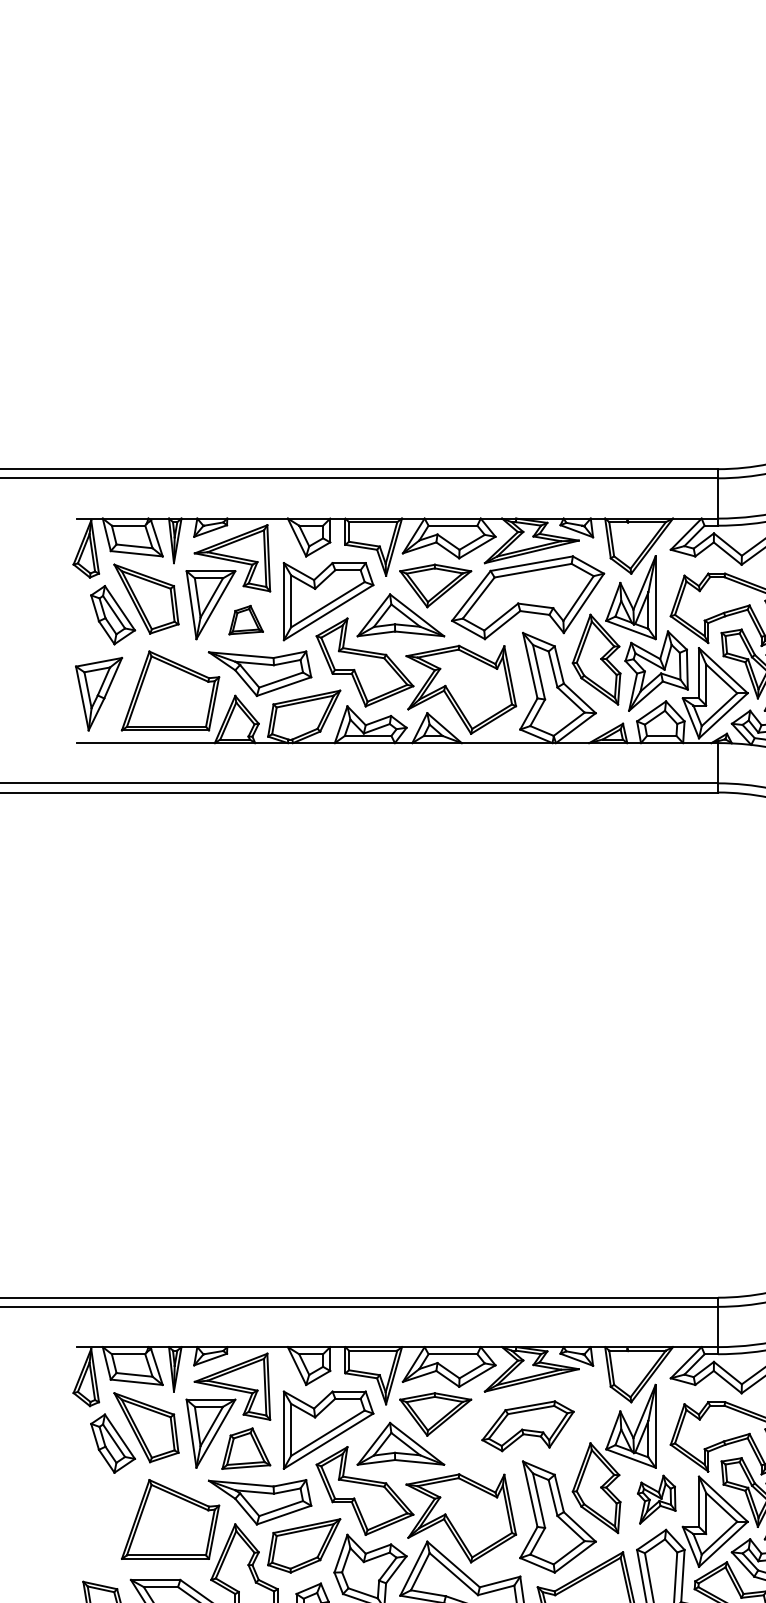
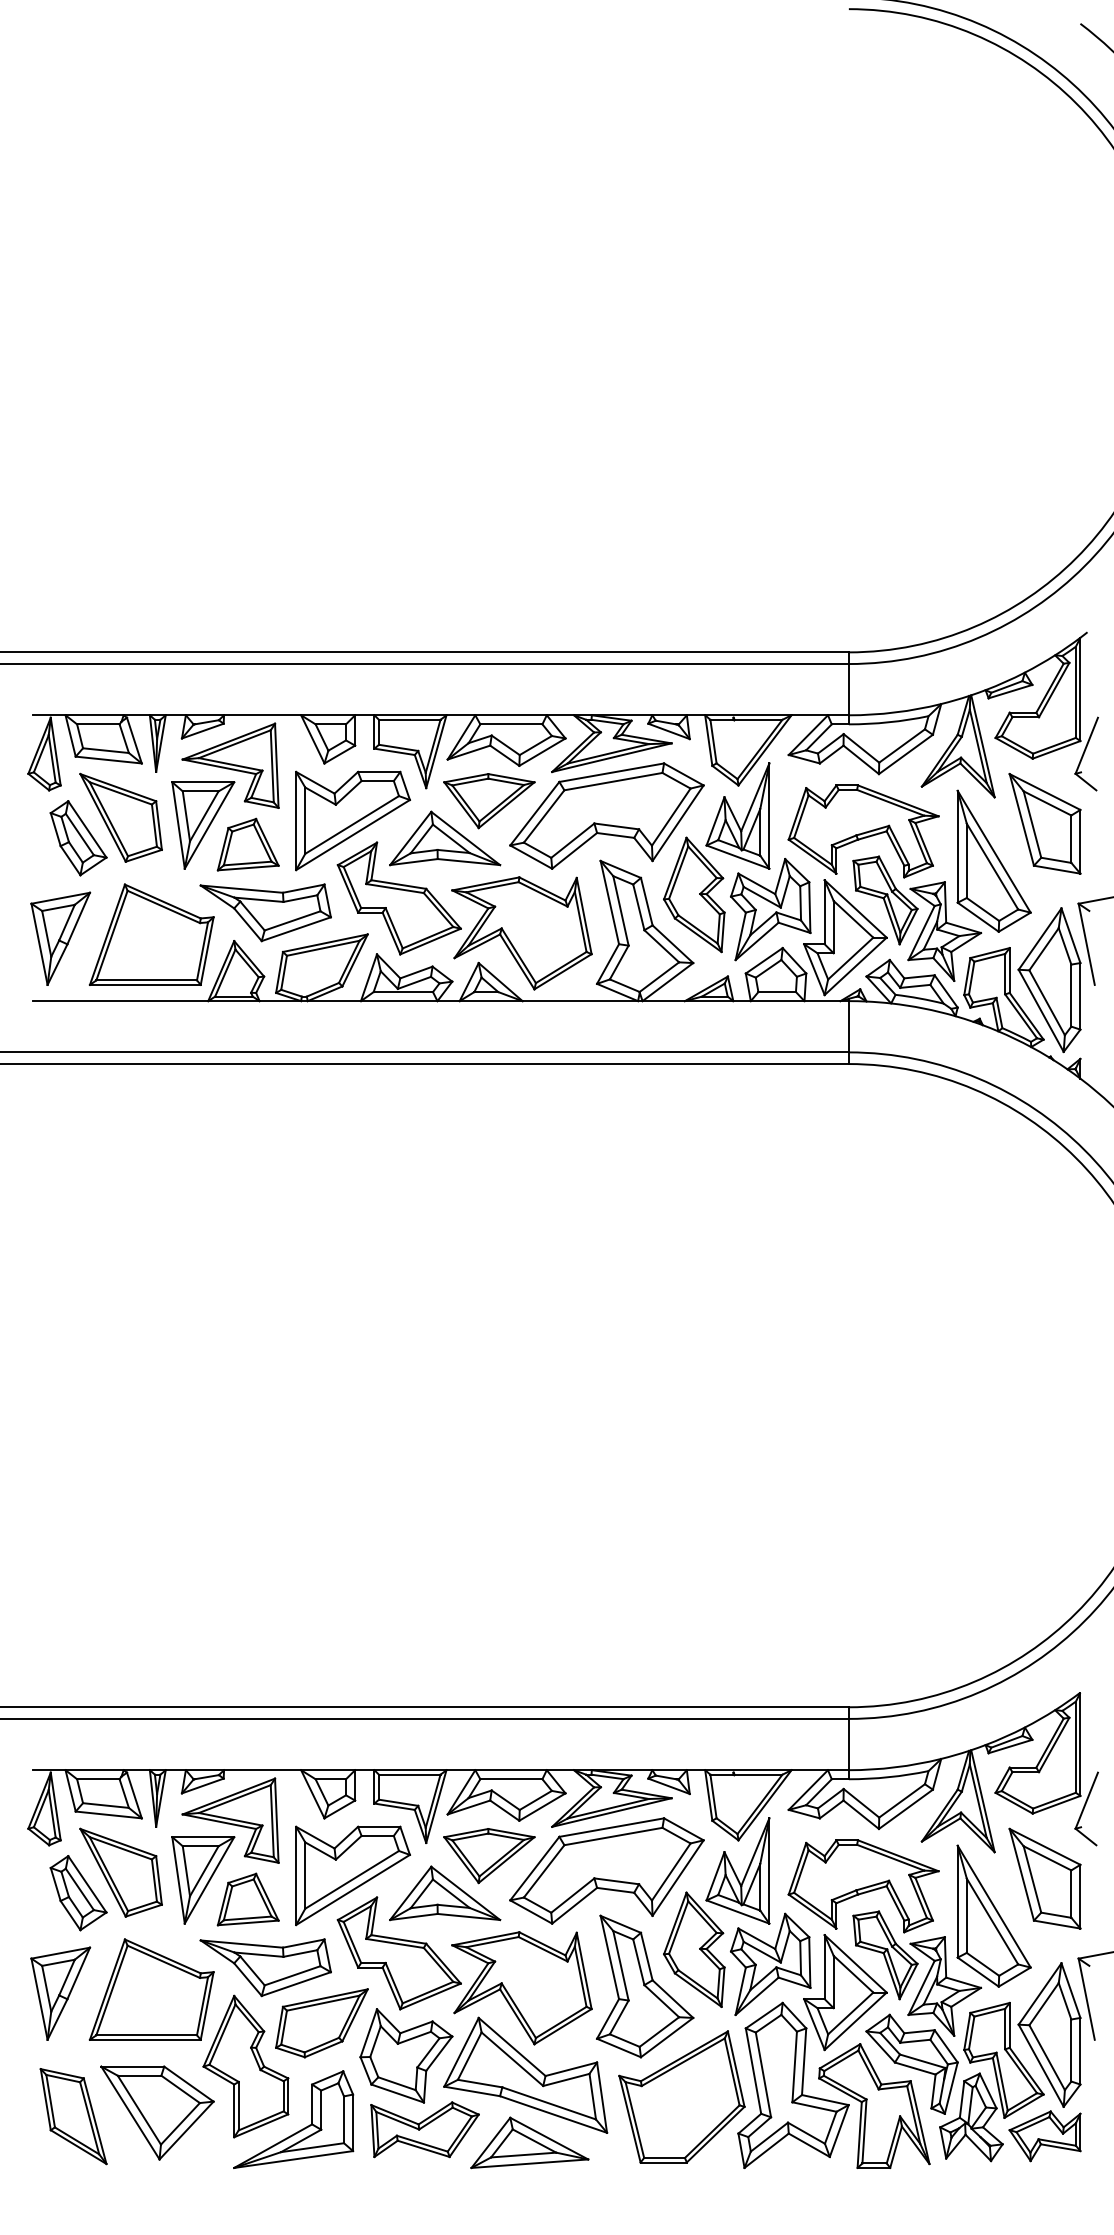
part: (245, 620) -> (247, 844), size x1.43
part: (527, 1425) -> (606, 1870), size x1.67
part: (656, 1499) -> (770, 1964), size x1.67
part: (98, 1522) -> (60, 1993), added

